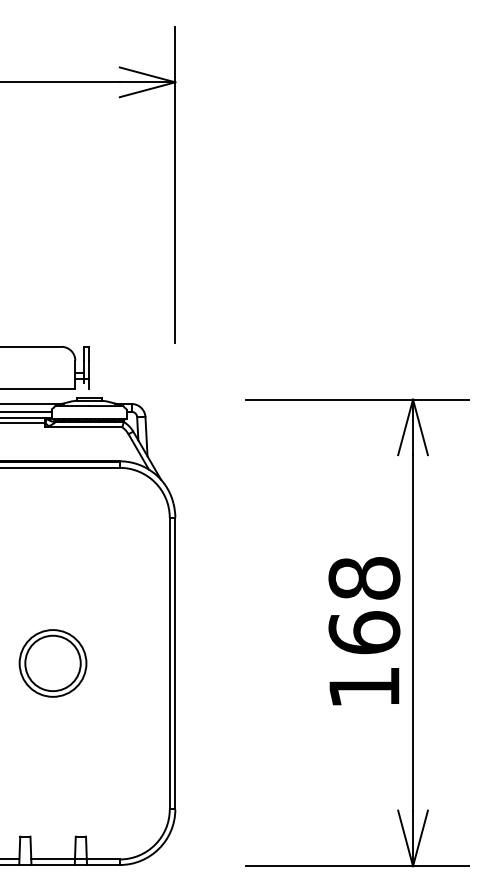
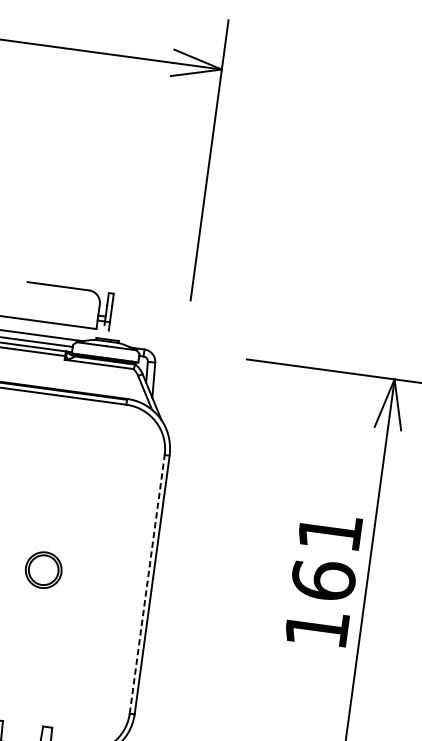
text: (364, 578) -> (330, 532), 168 -> 161
part: (52, 663) -> (43, 570), size x0.6
line: (169, 663) -> (147, 584), solid -> dashed

